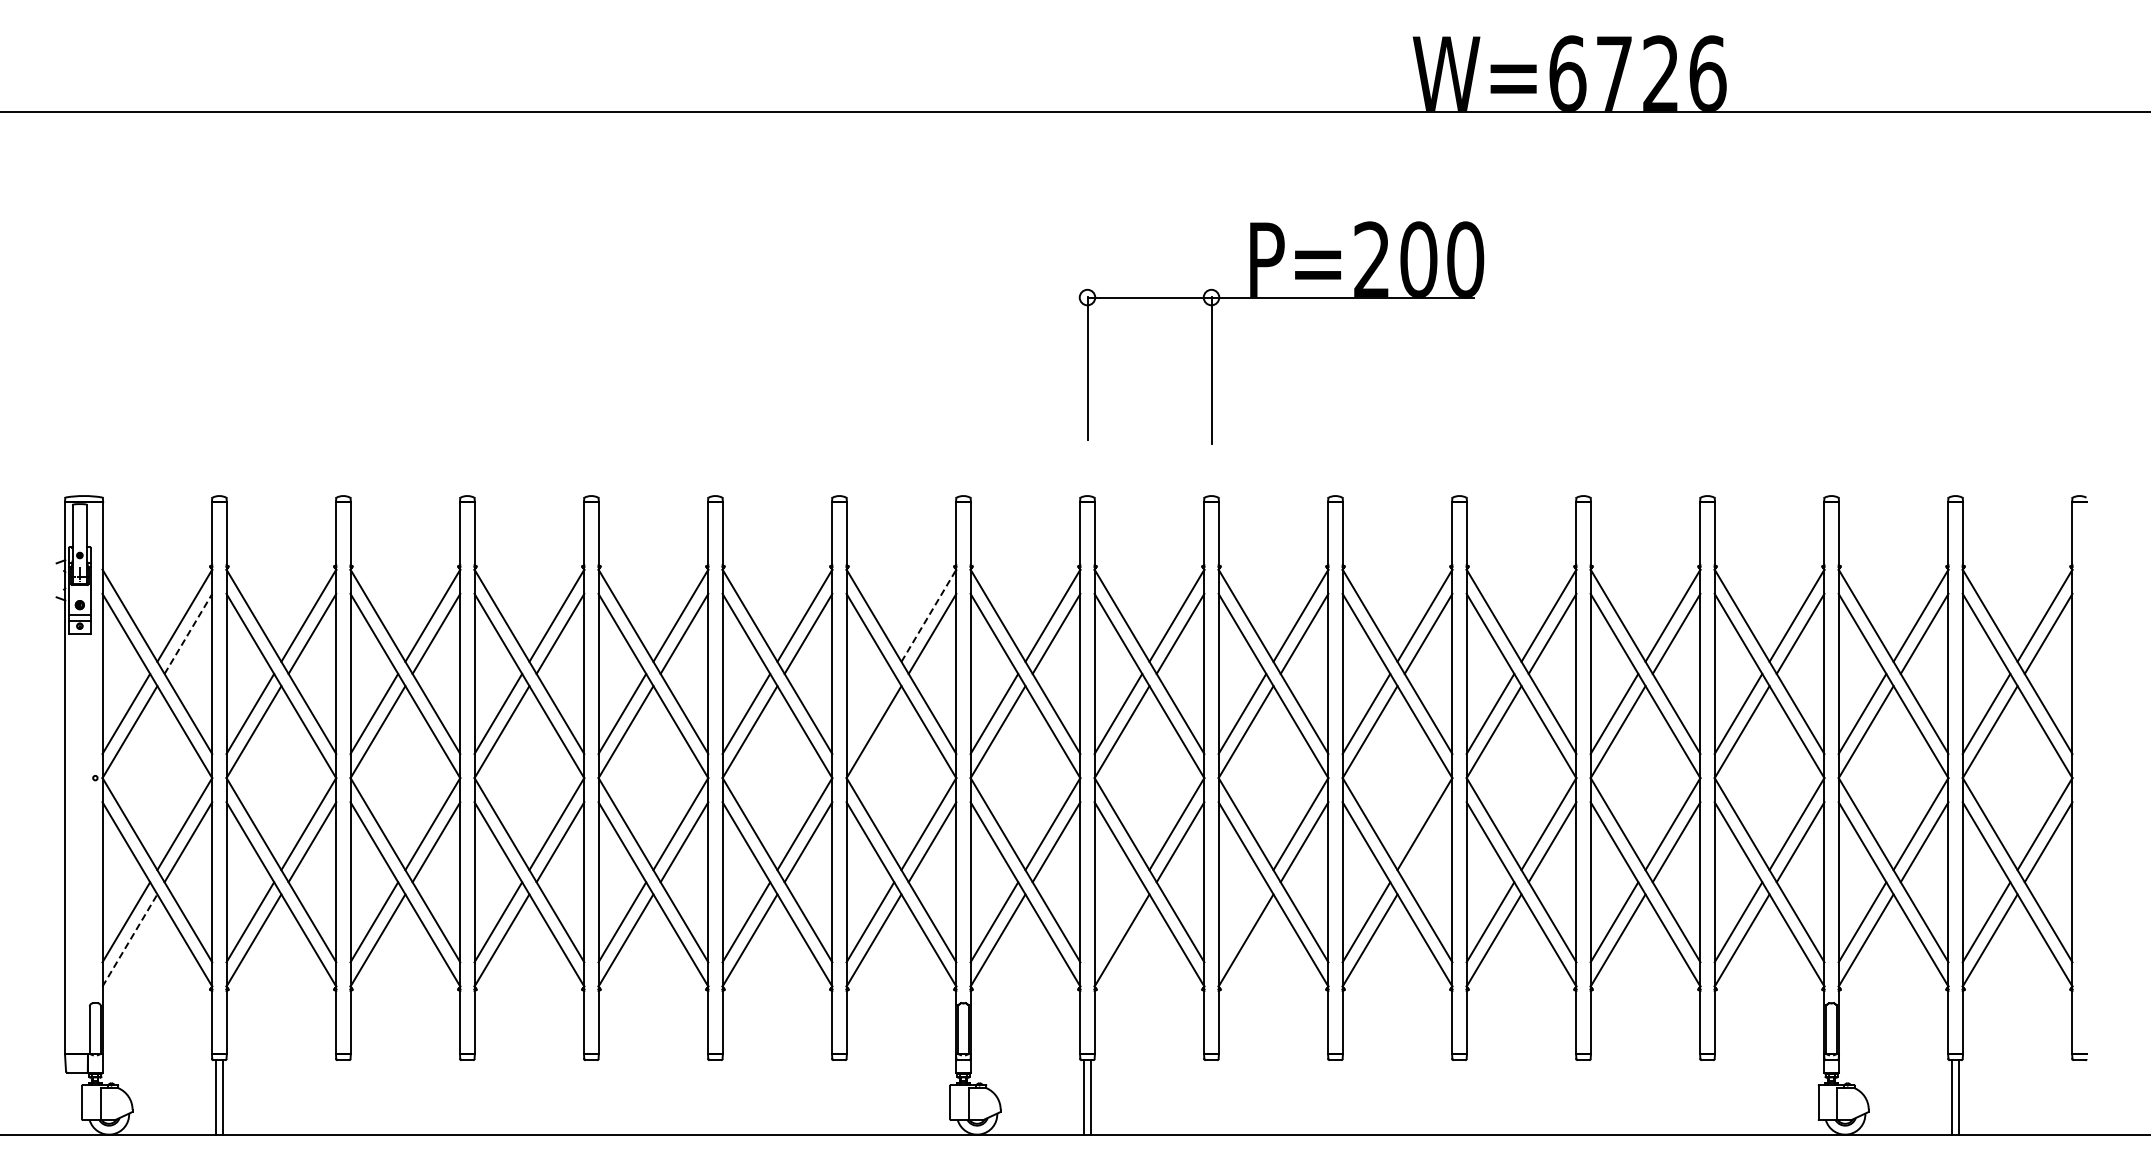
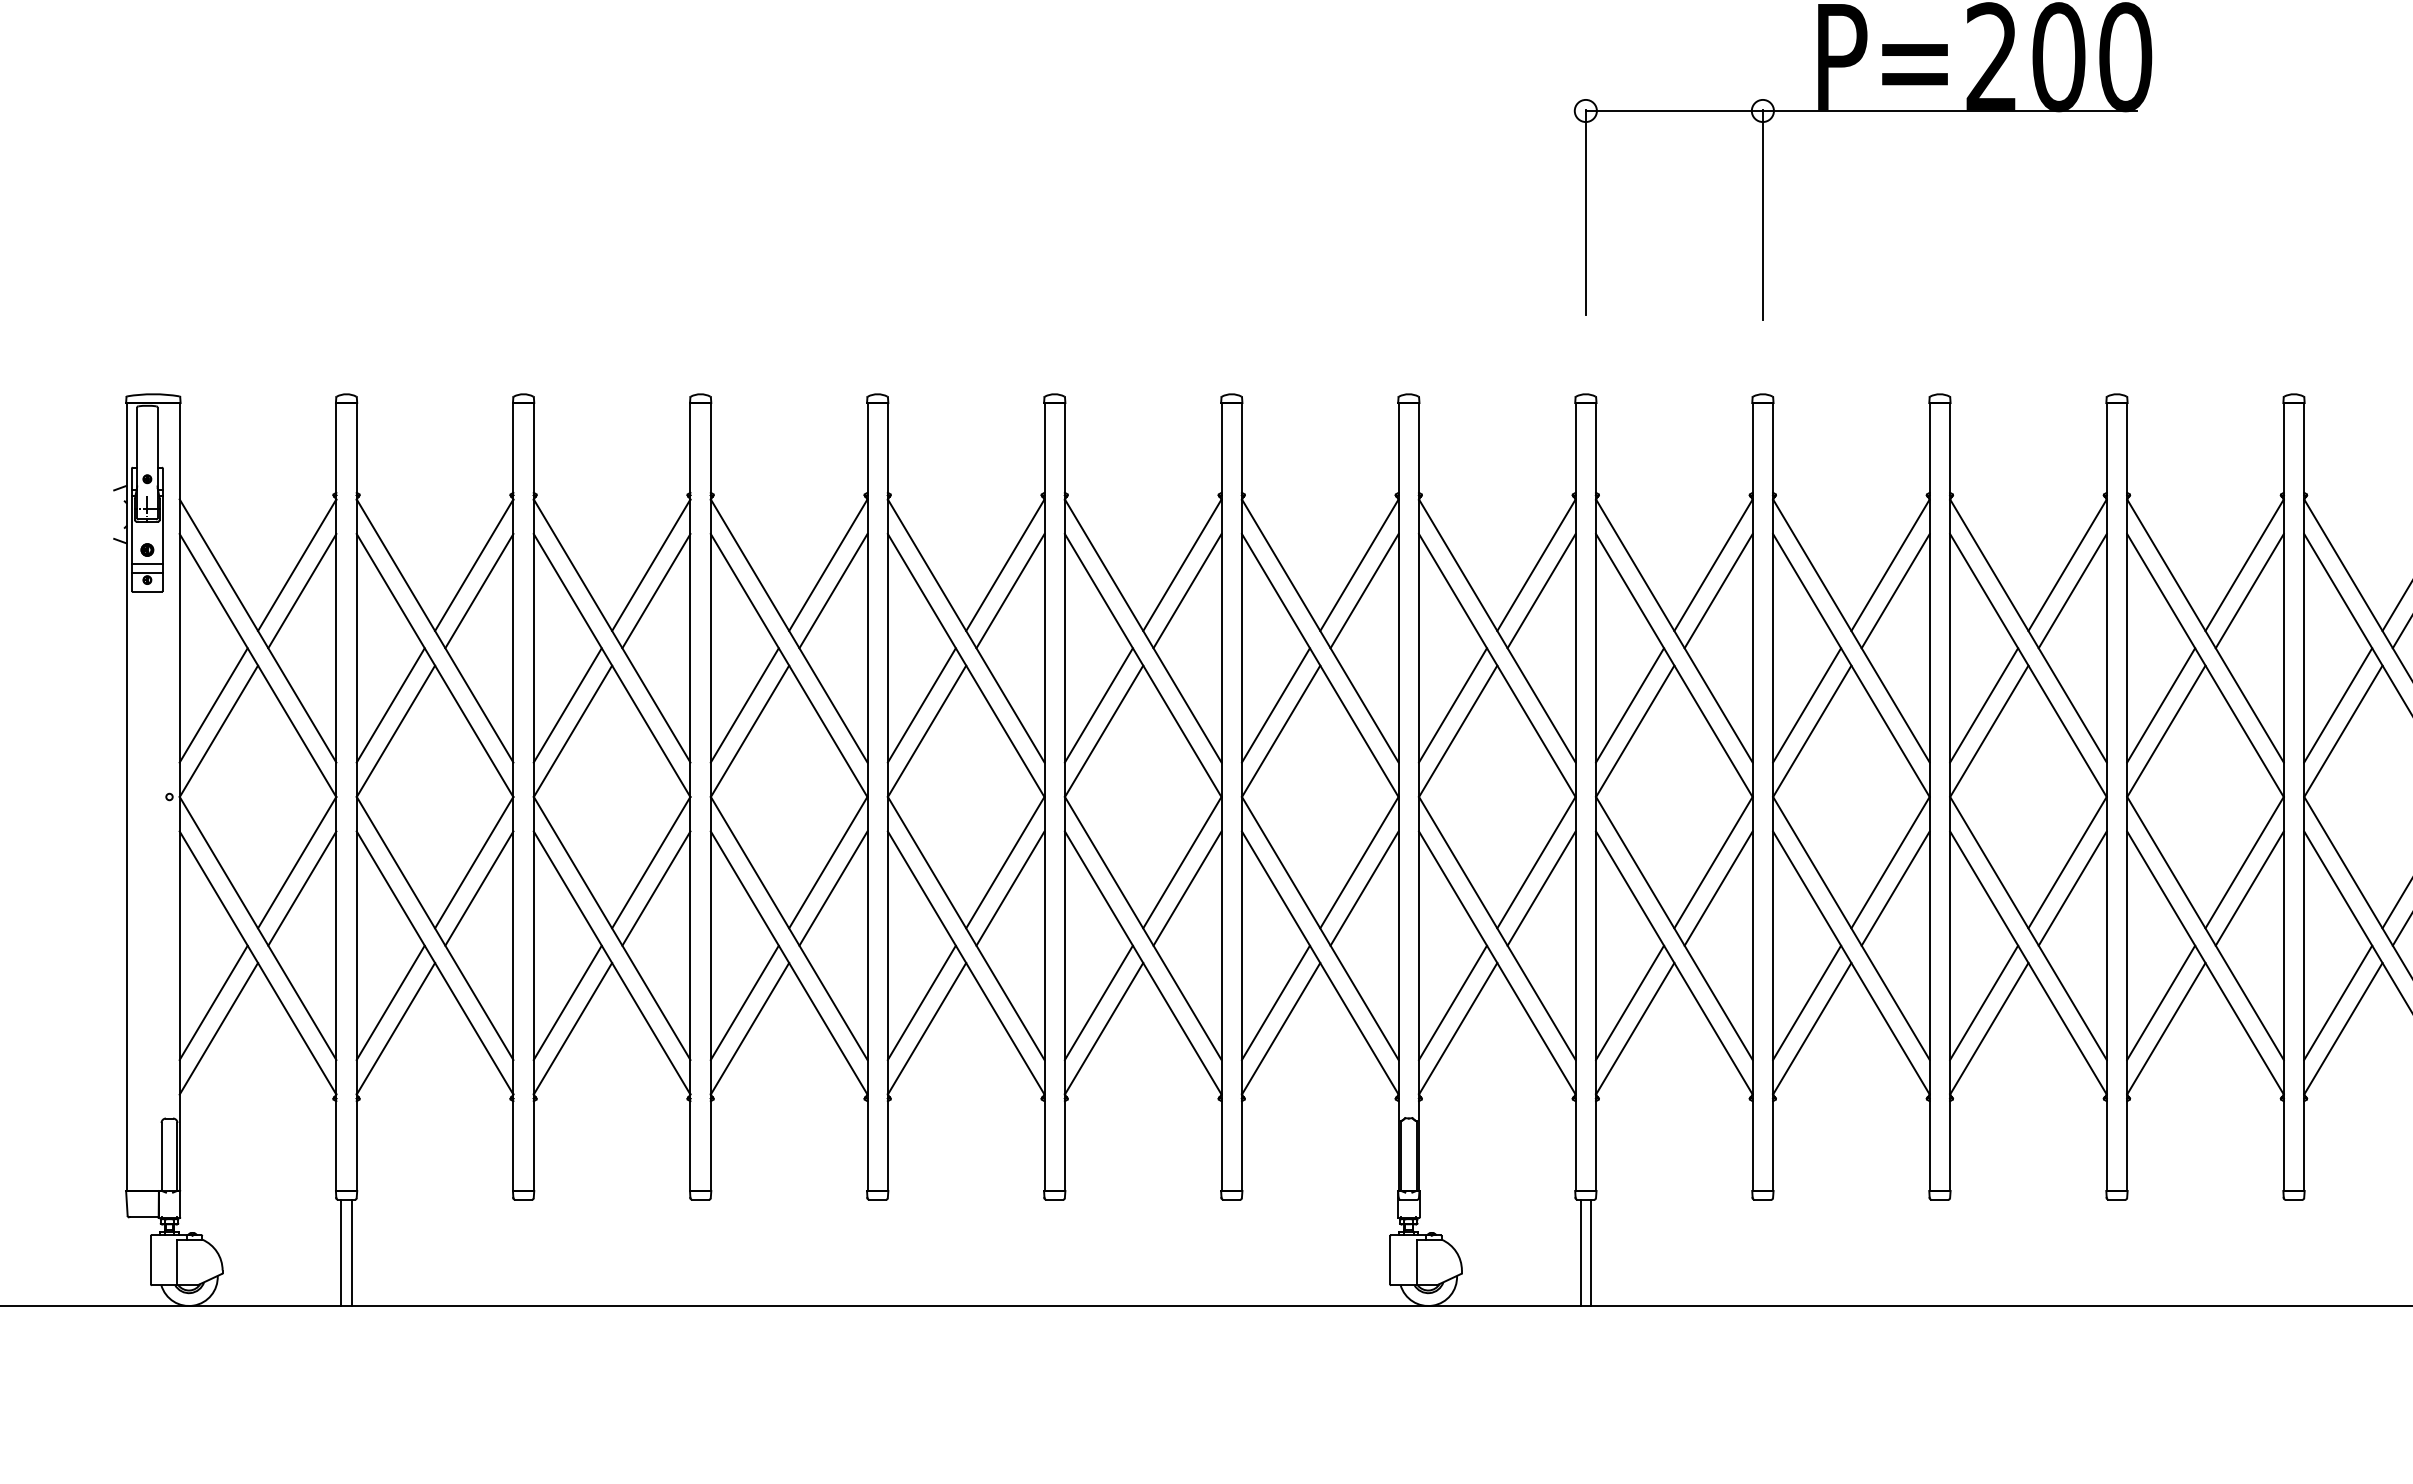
line: (928, 615) -> (1358, 564), dashed -> solid
line: (188, 633) -> (302, 590), dashed -> solid
line: (870, 713) -> (1276, 704), added
line: (1428, 842) -> (2072, 888), added
line: (1118, 922) -> (1630, 1003), added
line: (1242, 922) -> (1807, 1003), added
line: (129, 940) -> (218, 1028), dashed -> solid

